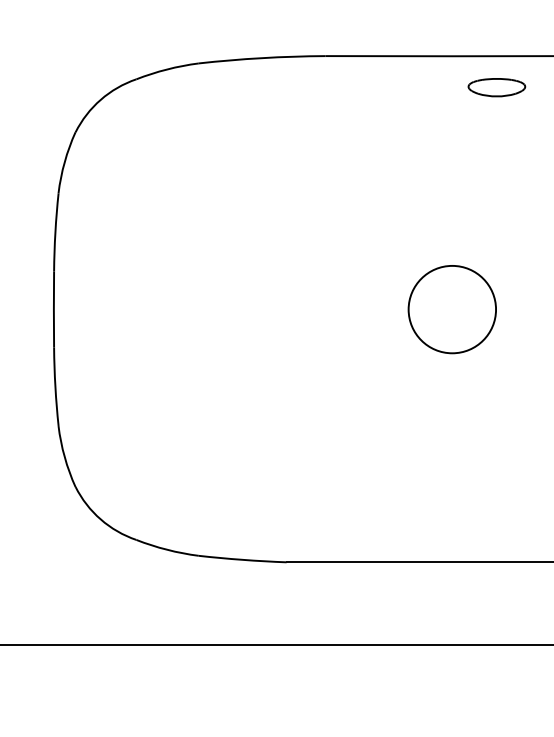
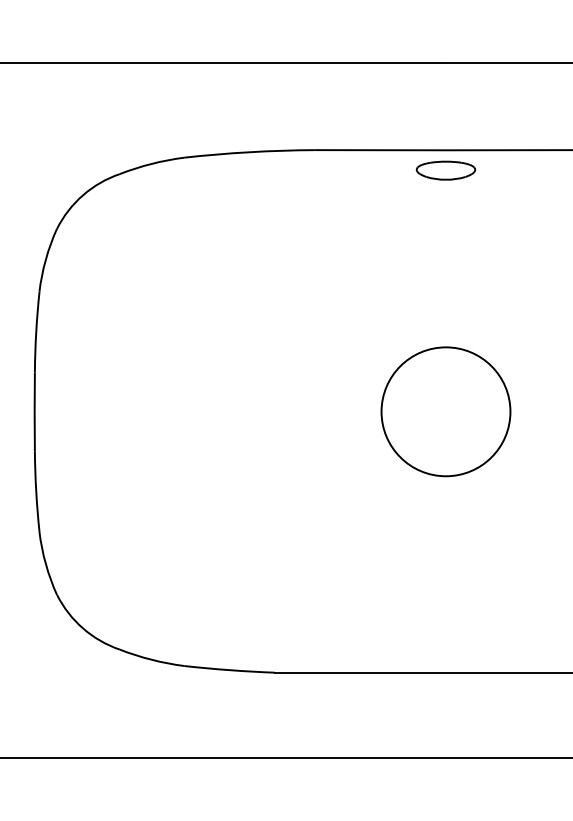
part: (496, 87) -> (445, 170), moved
circle: (451, 309) -> (445, 411), size x1.43

